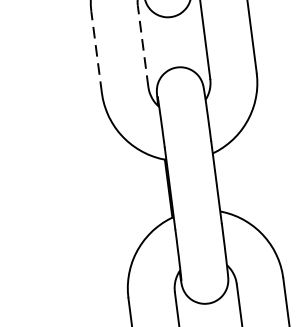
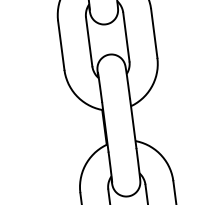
line: (143, 45) -> (89, 41), dashed -> solid
line: (97, 52) -> (61, 45), dashed -> solid

